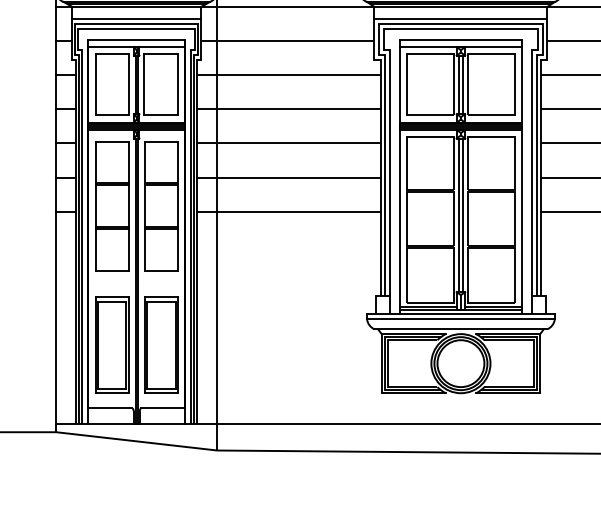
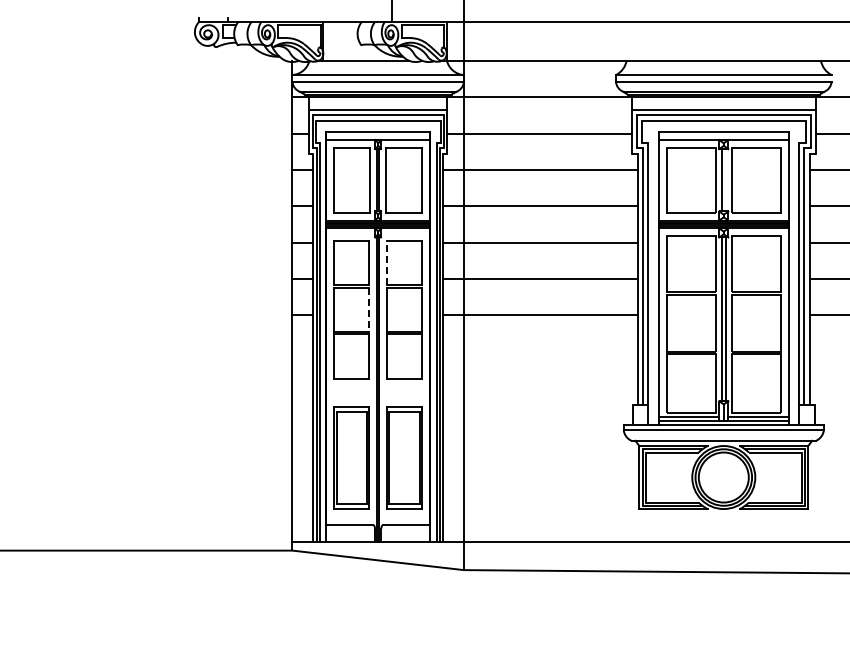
line: (462, 85) -> (725, 180), removed
line: (144, 162) -> (386, 263), solid -> dashed
line: (128, 206) -> (369, 310), solid -> dashed

